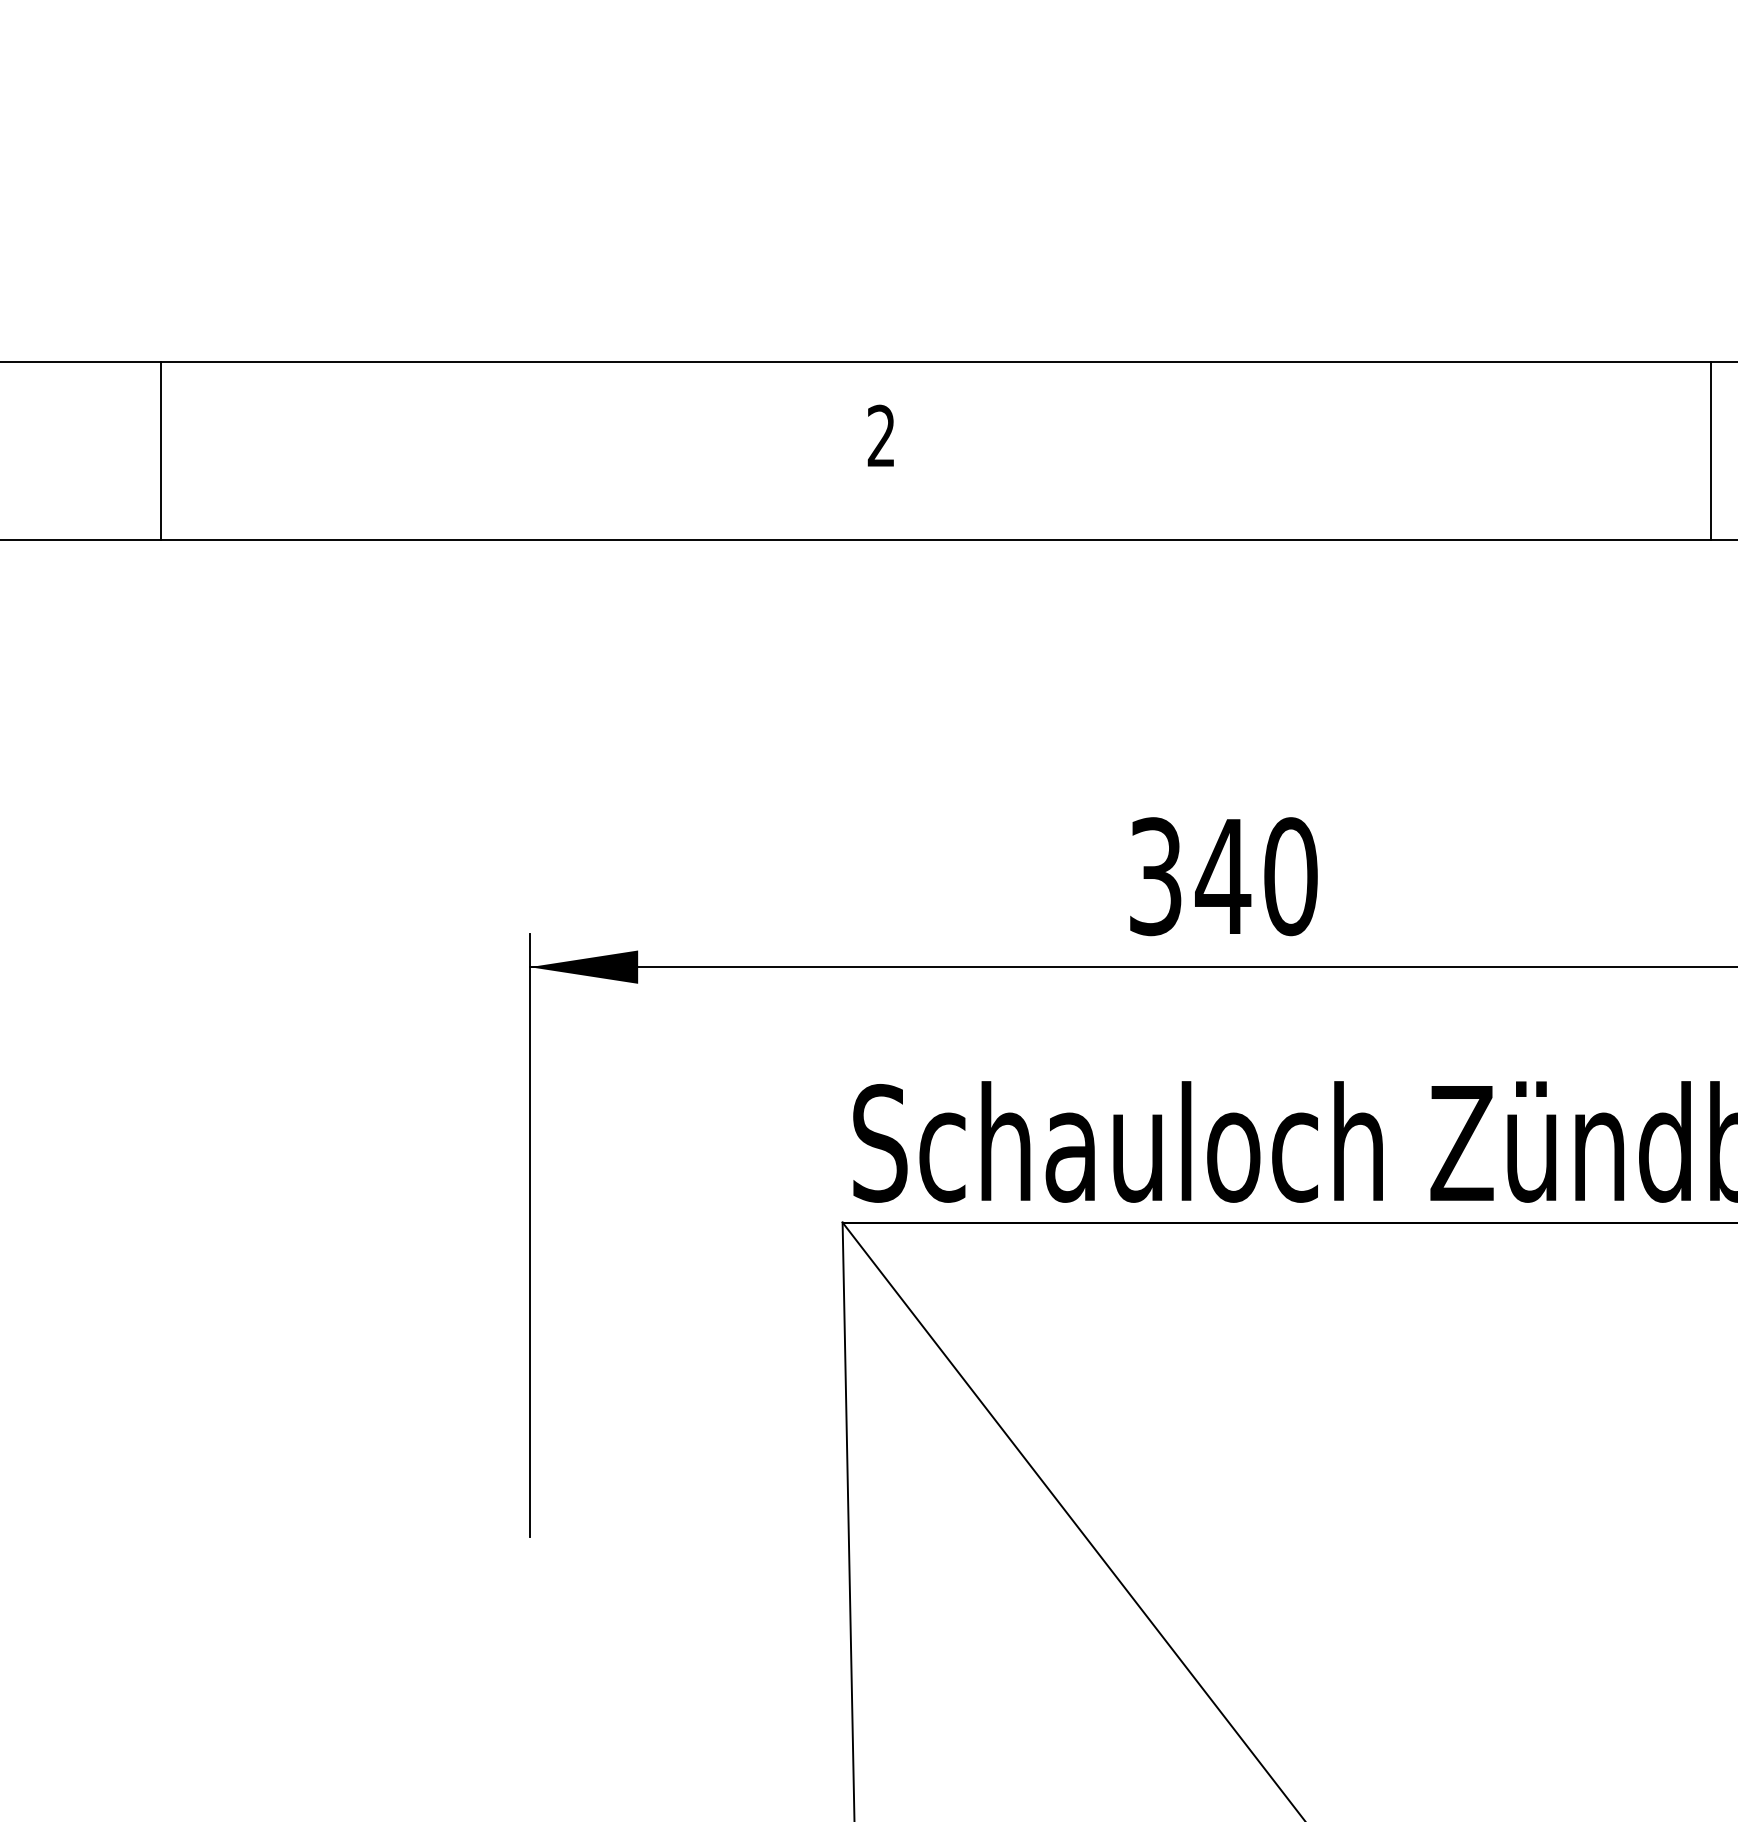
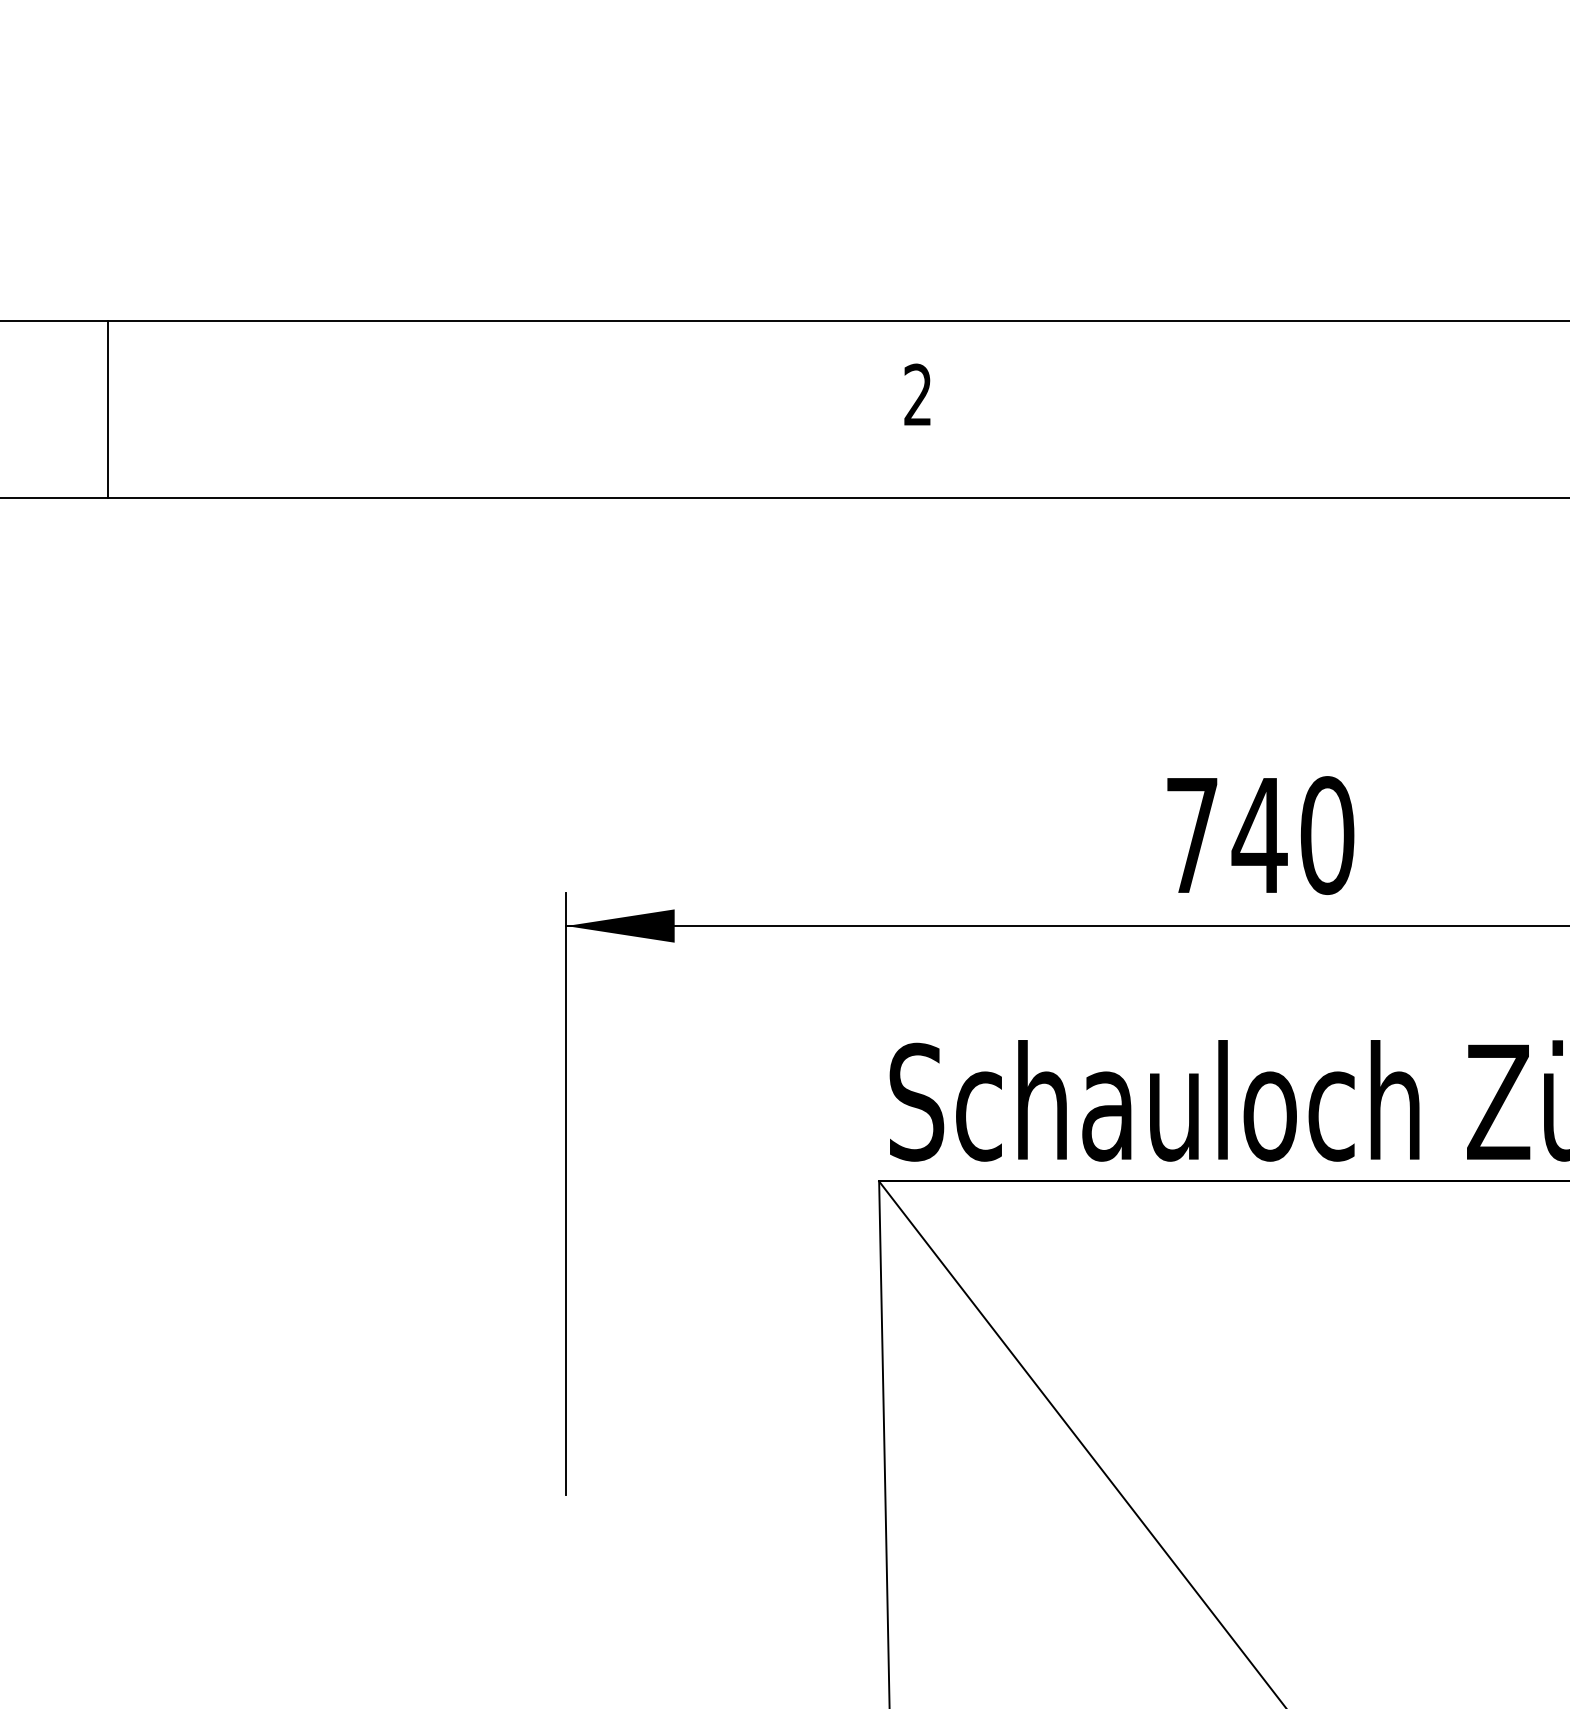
line: (161, 450) -> (108, 409), moved
text: (1155, 876) -> (1192, 835), 340 -> 740

